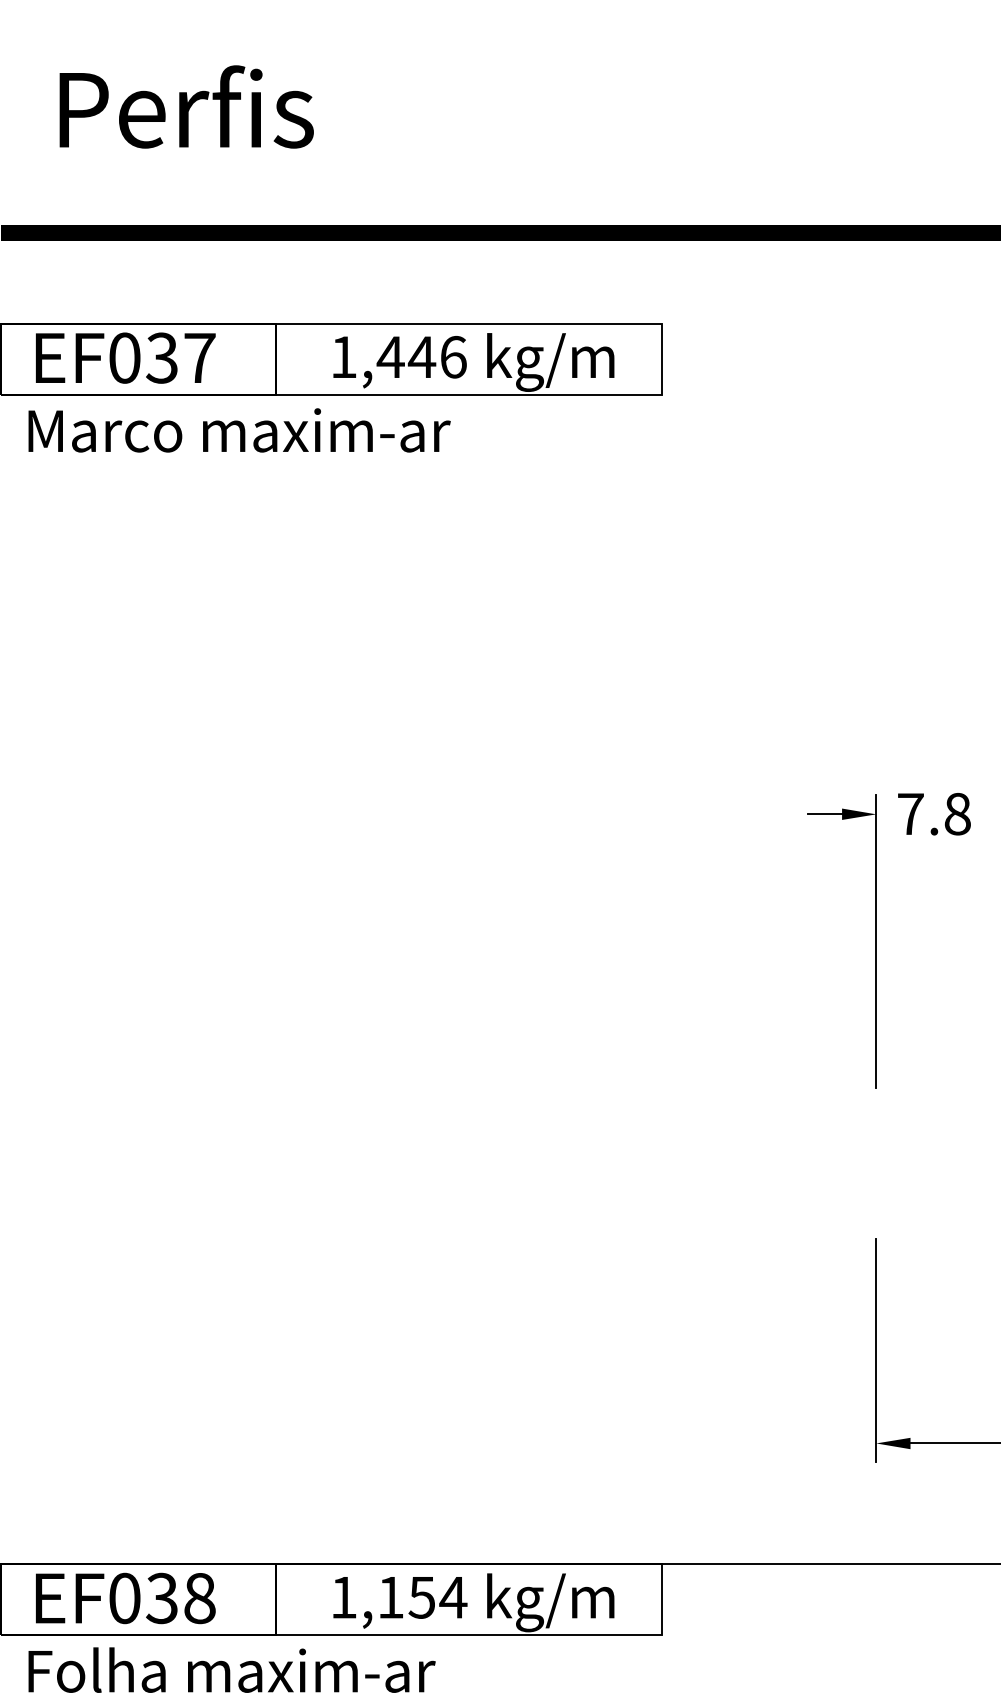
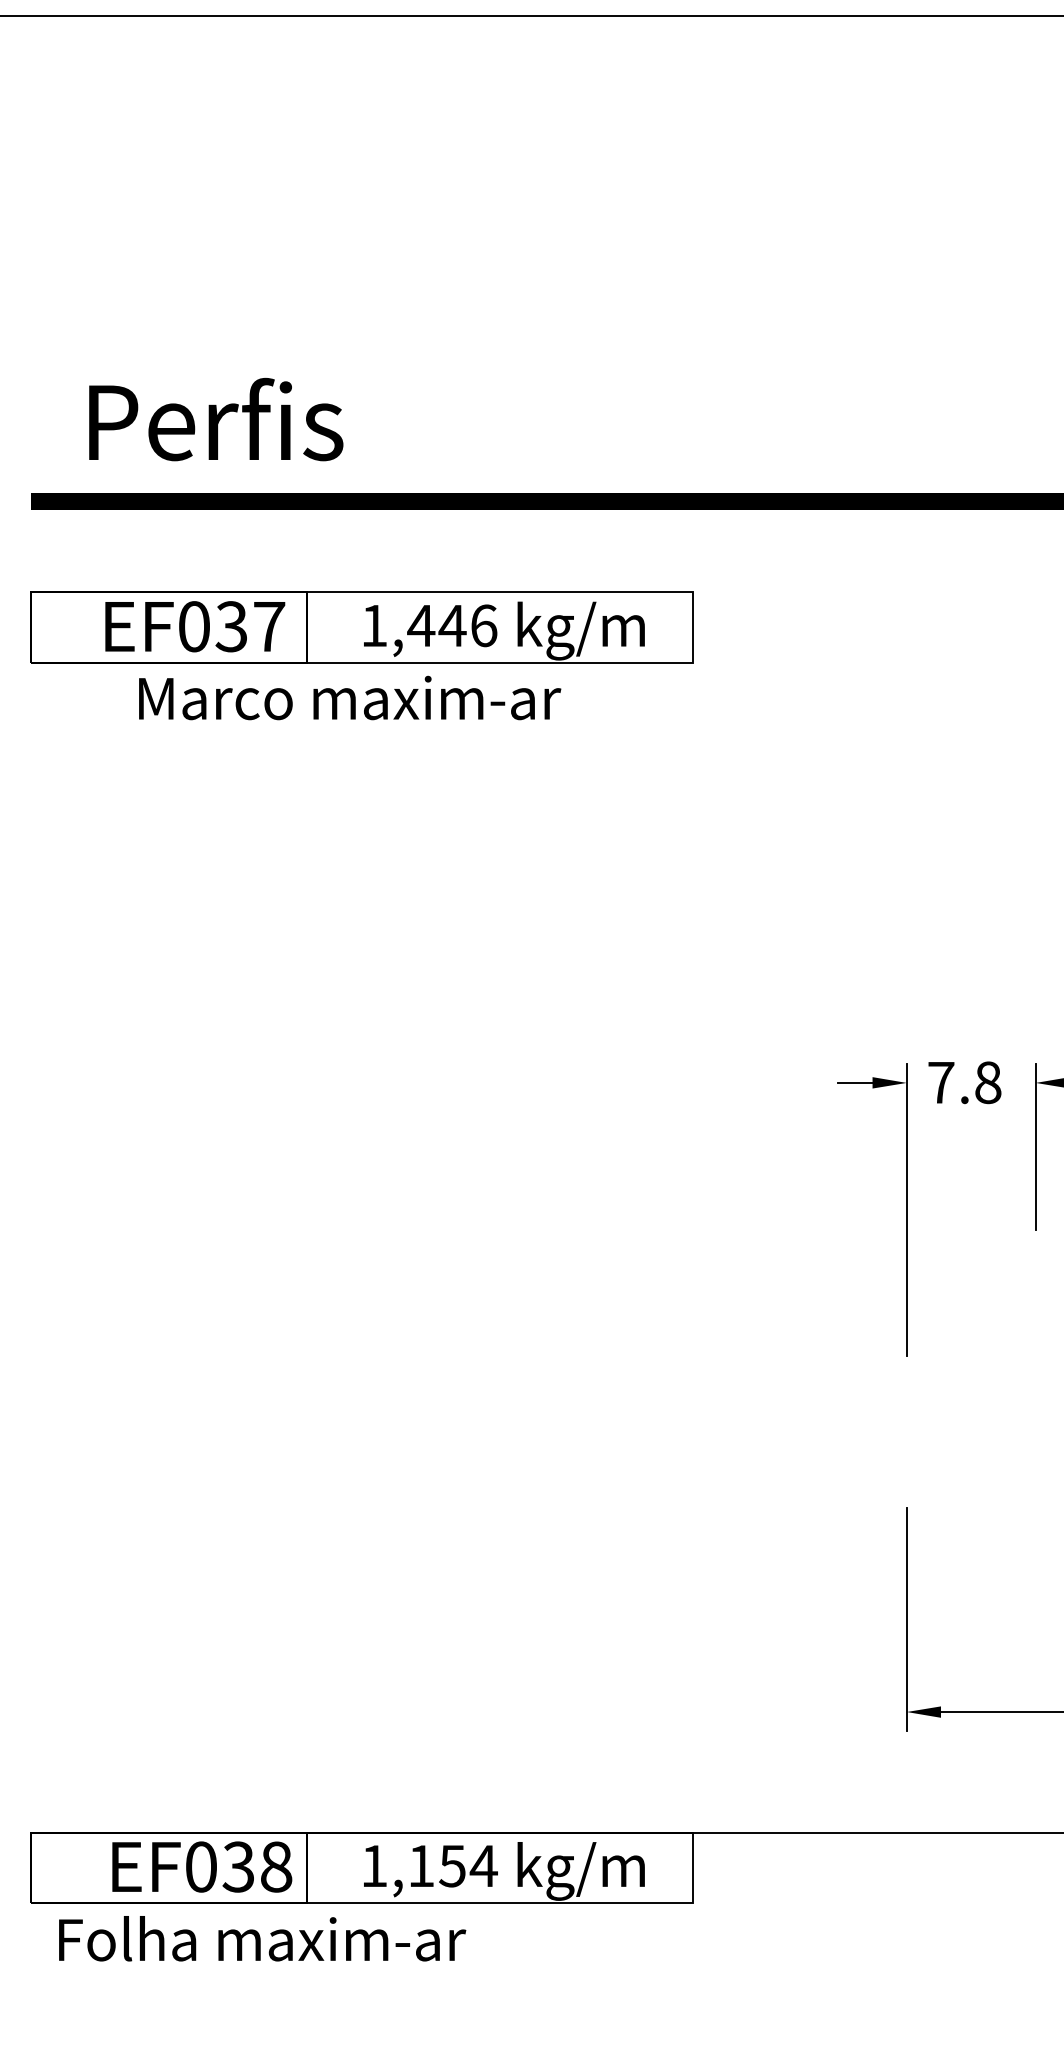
text: (187, 106) -> (216, 419), moved
text: (126, 357) -> (195, 626), moved
text: (240, 429) -> (350, 697), moved
text: (126, 1597) -> (202, 1866), moved

